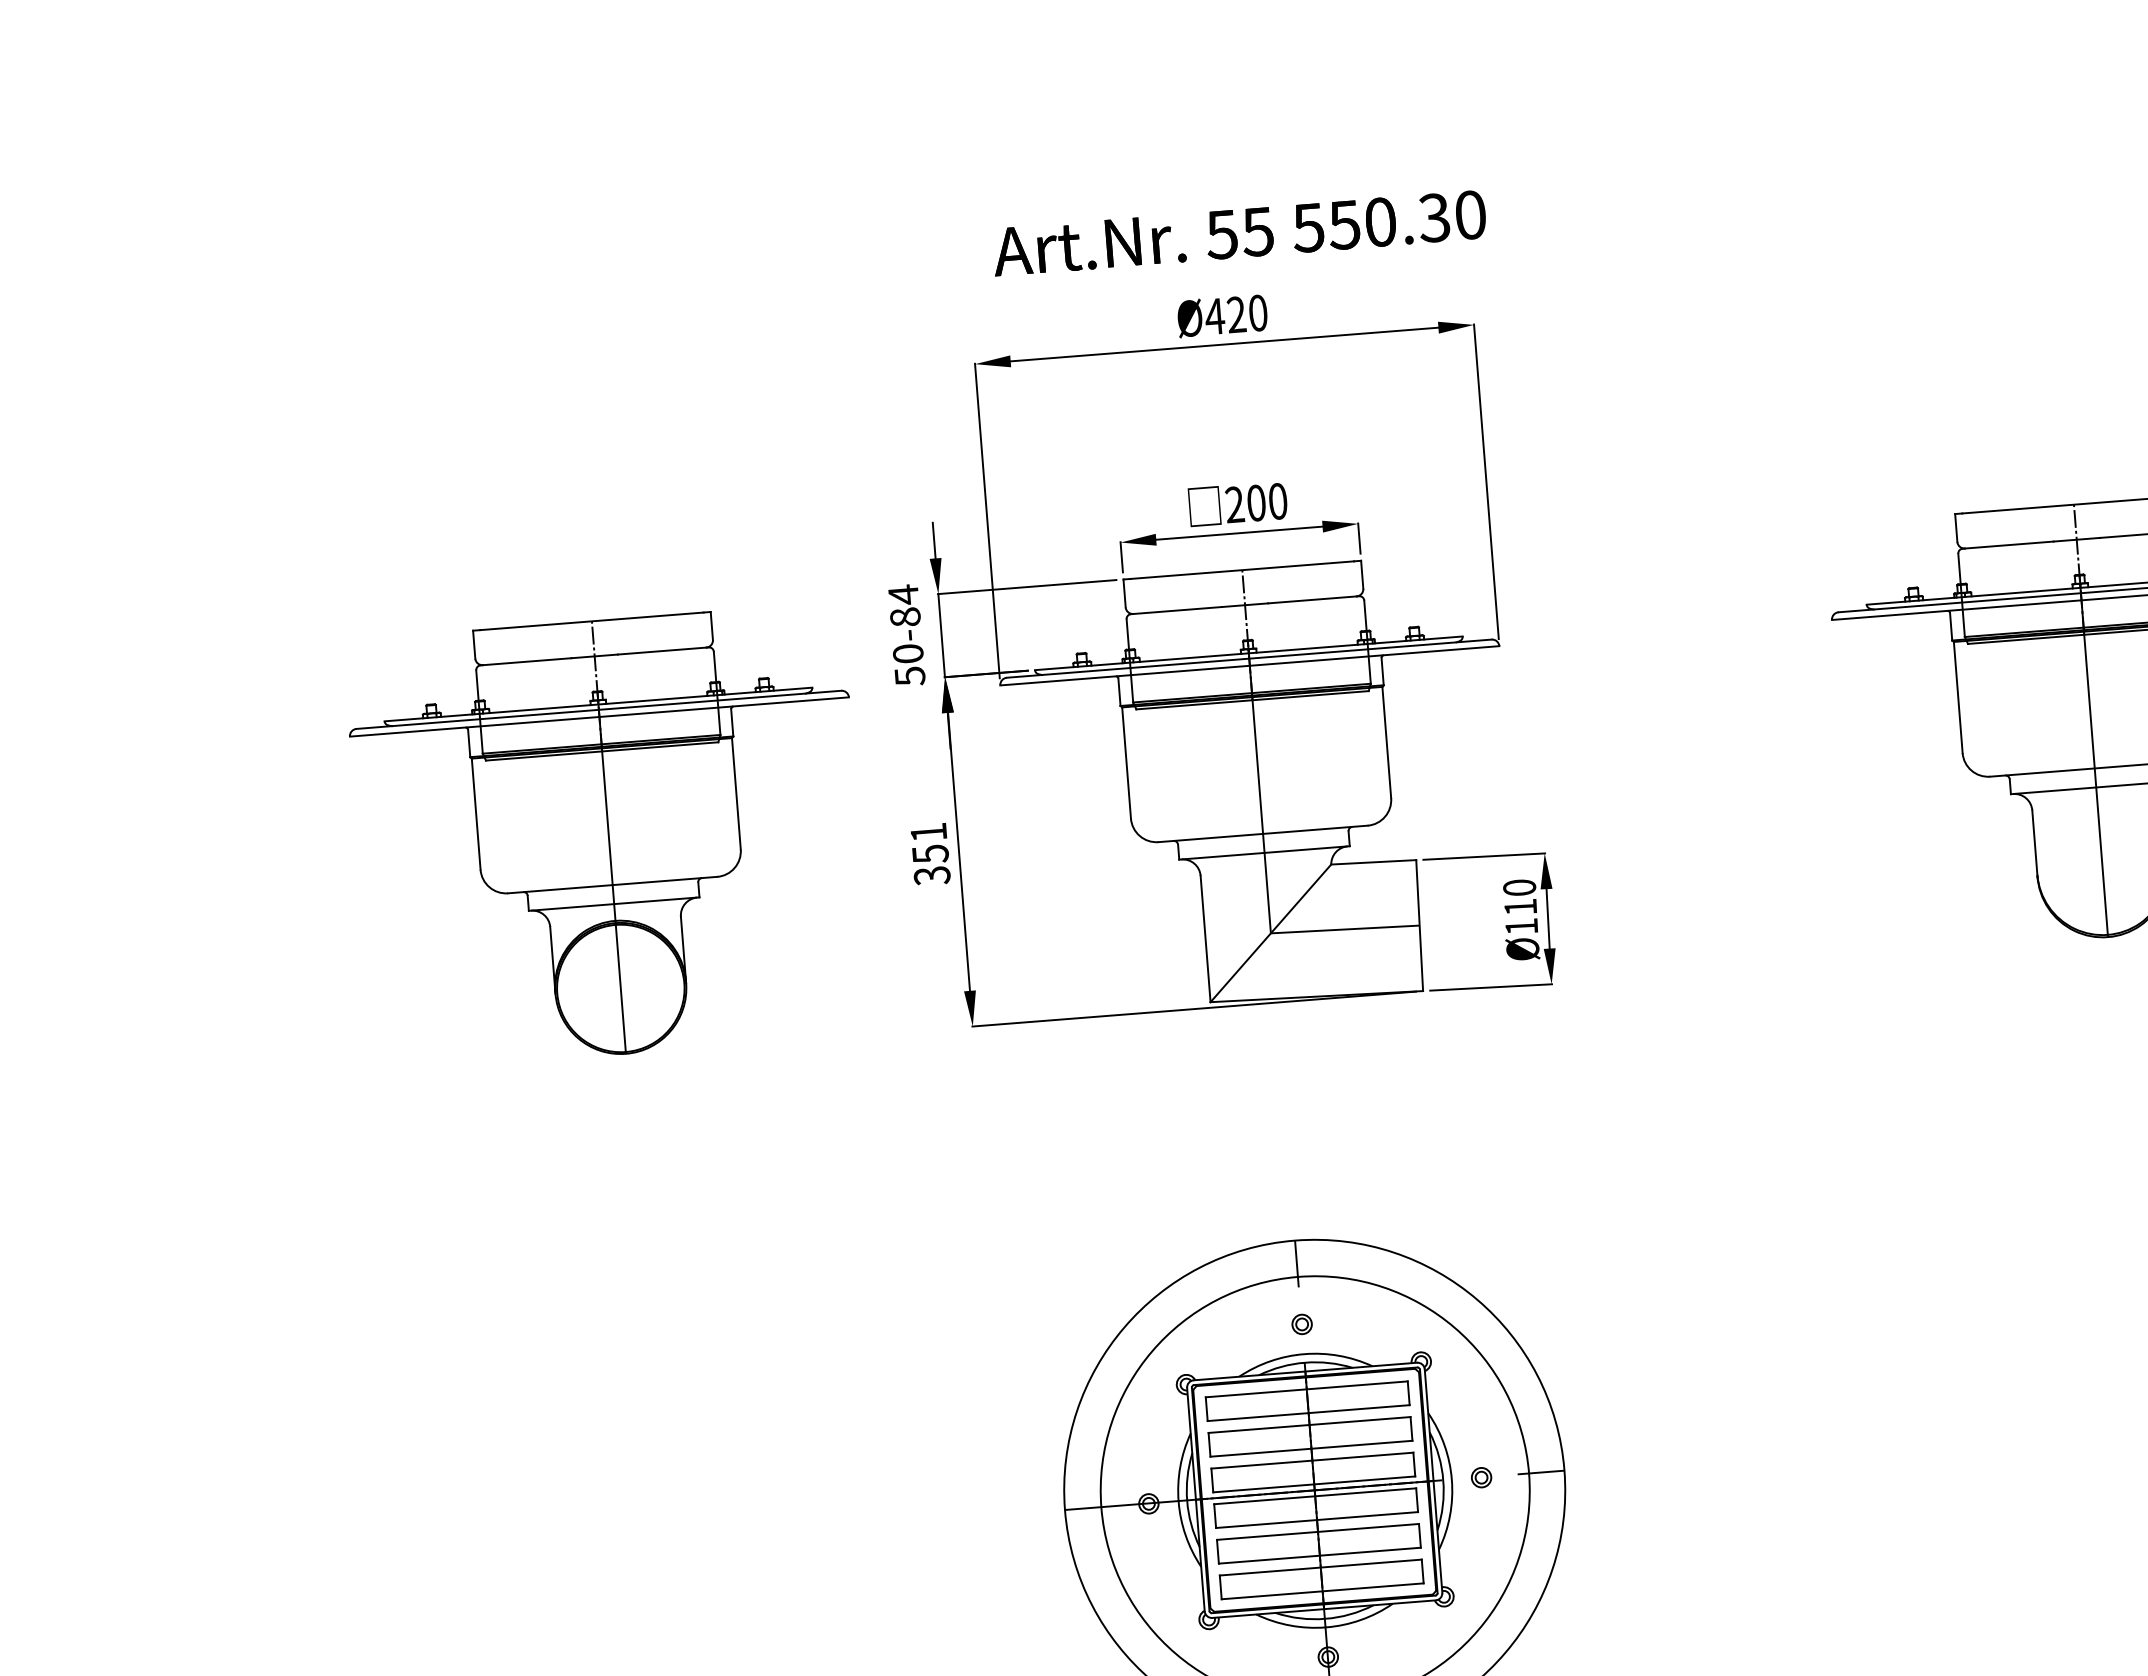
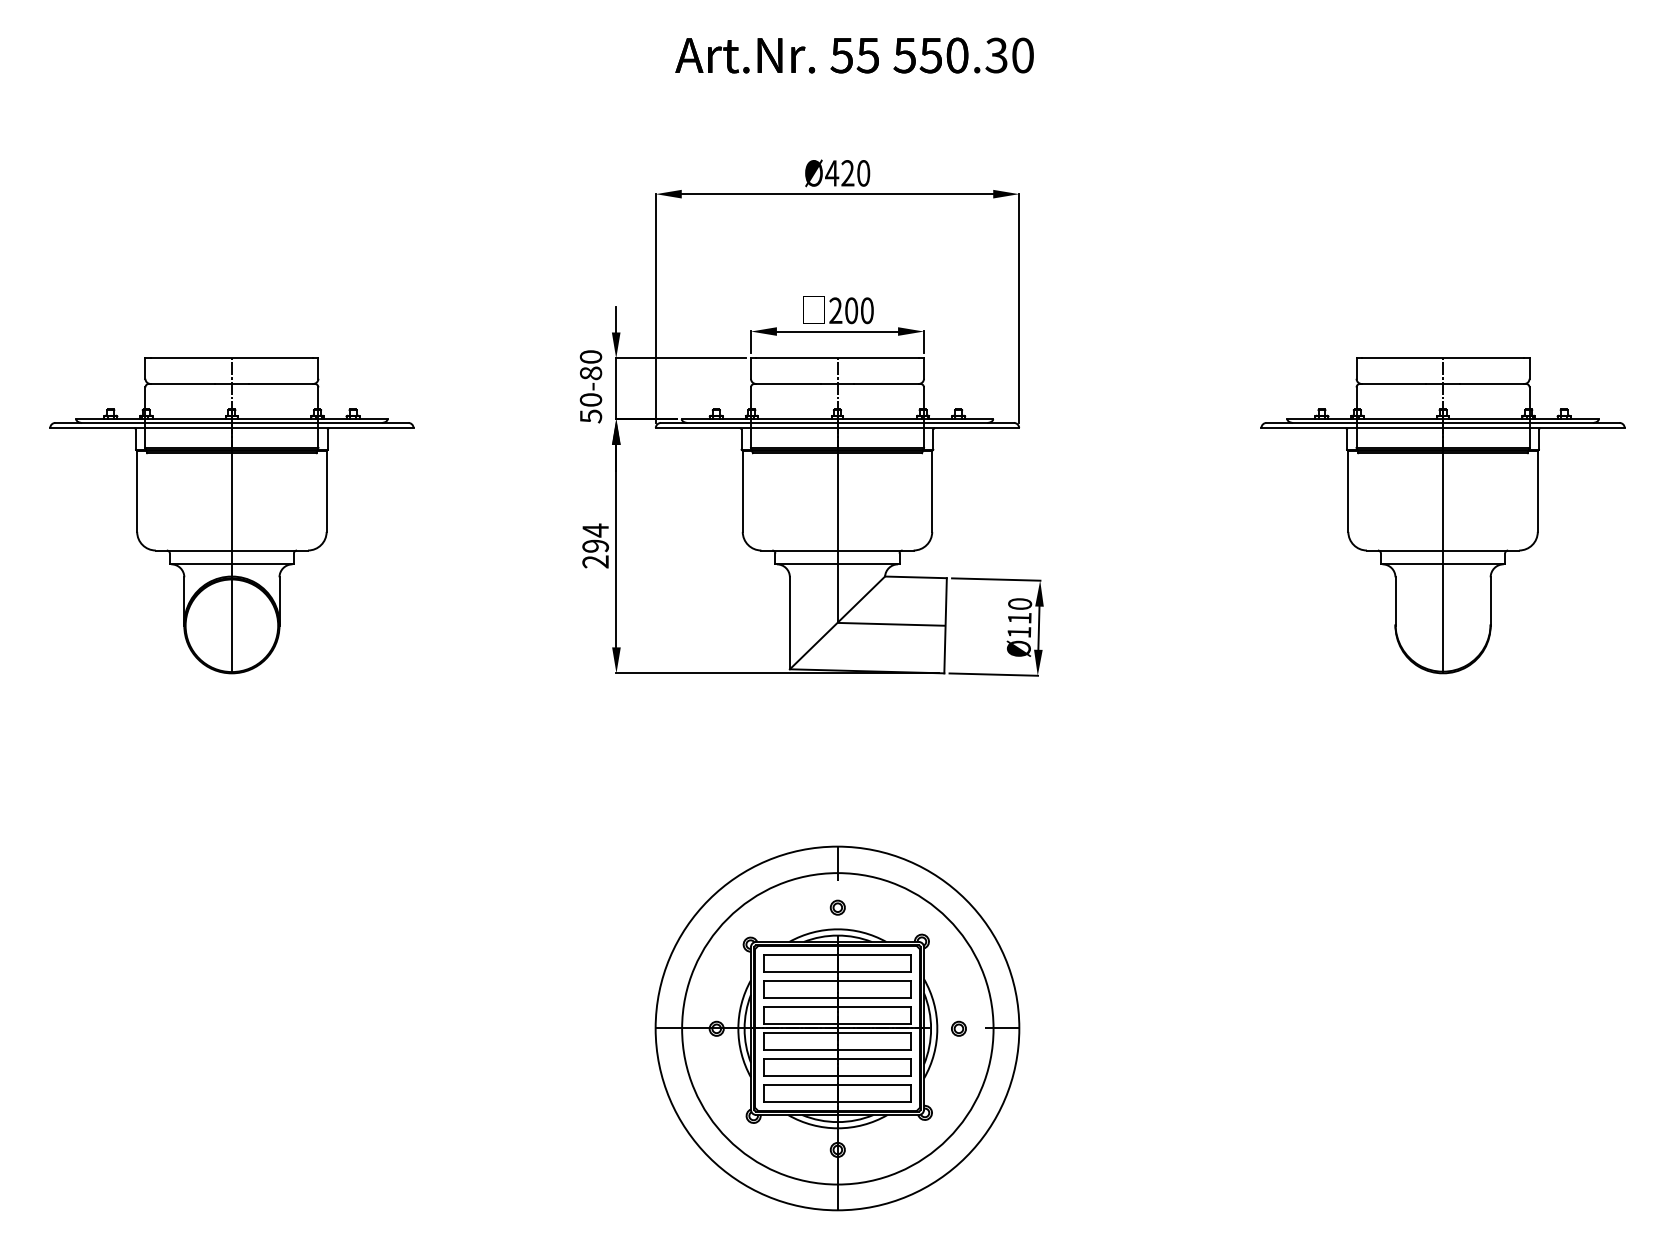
text: (1239, 233) -> (854, 55), moved
text: (902, 594) -> (590, 356), 50-84 -> 50-80
part: (608, 837) -> (231, 515), moved
text: (930, 853) -> (595, 545), 351 -> 294

